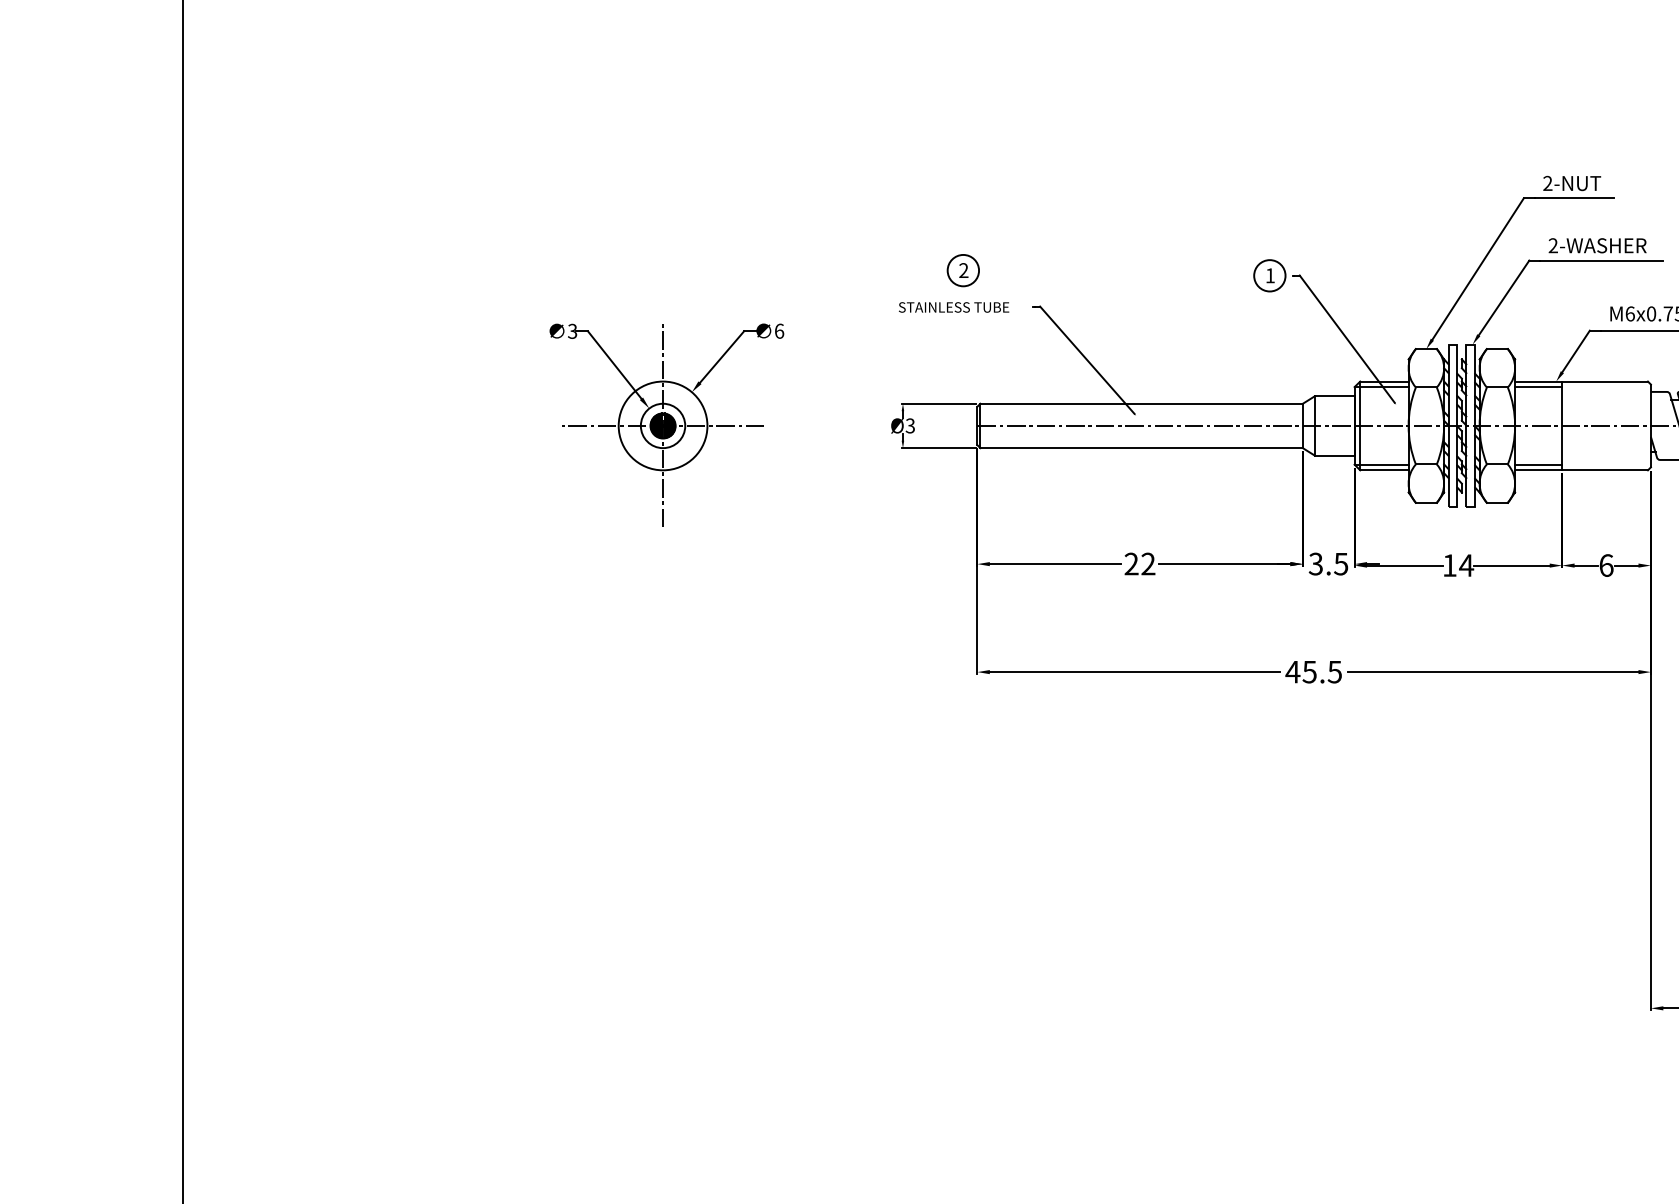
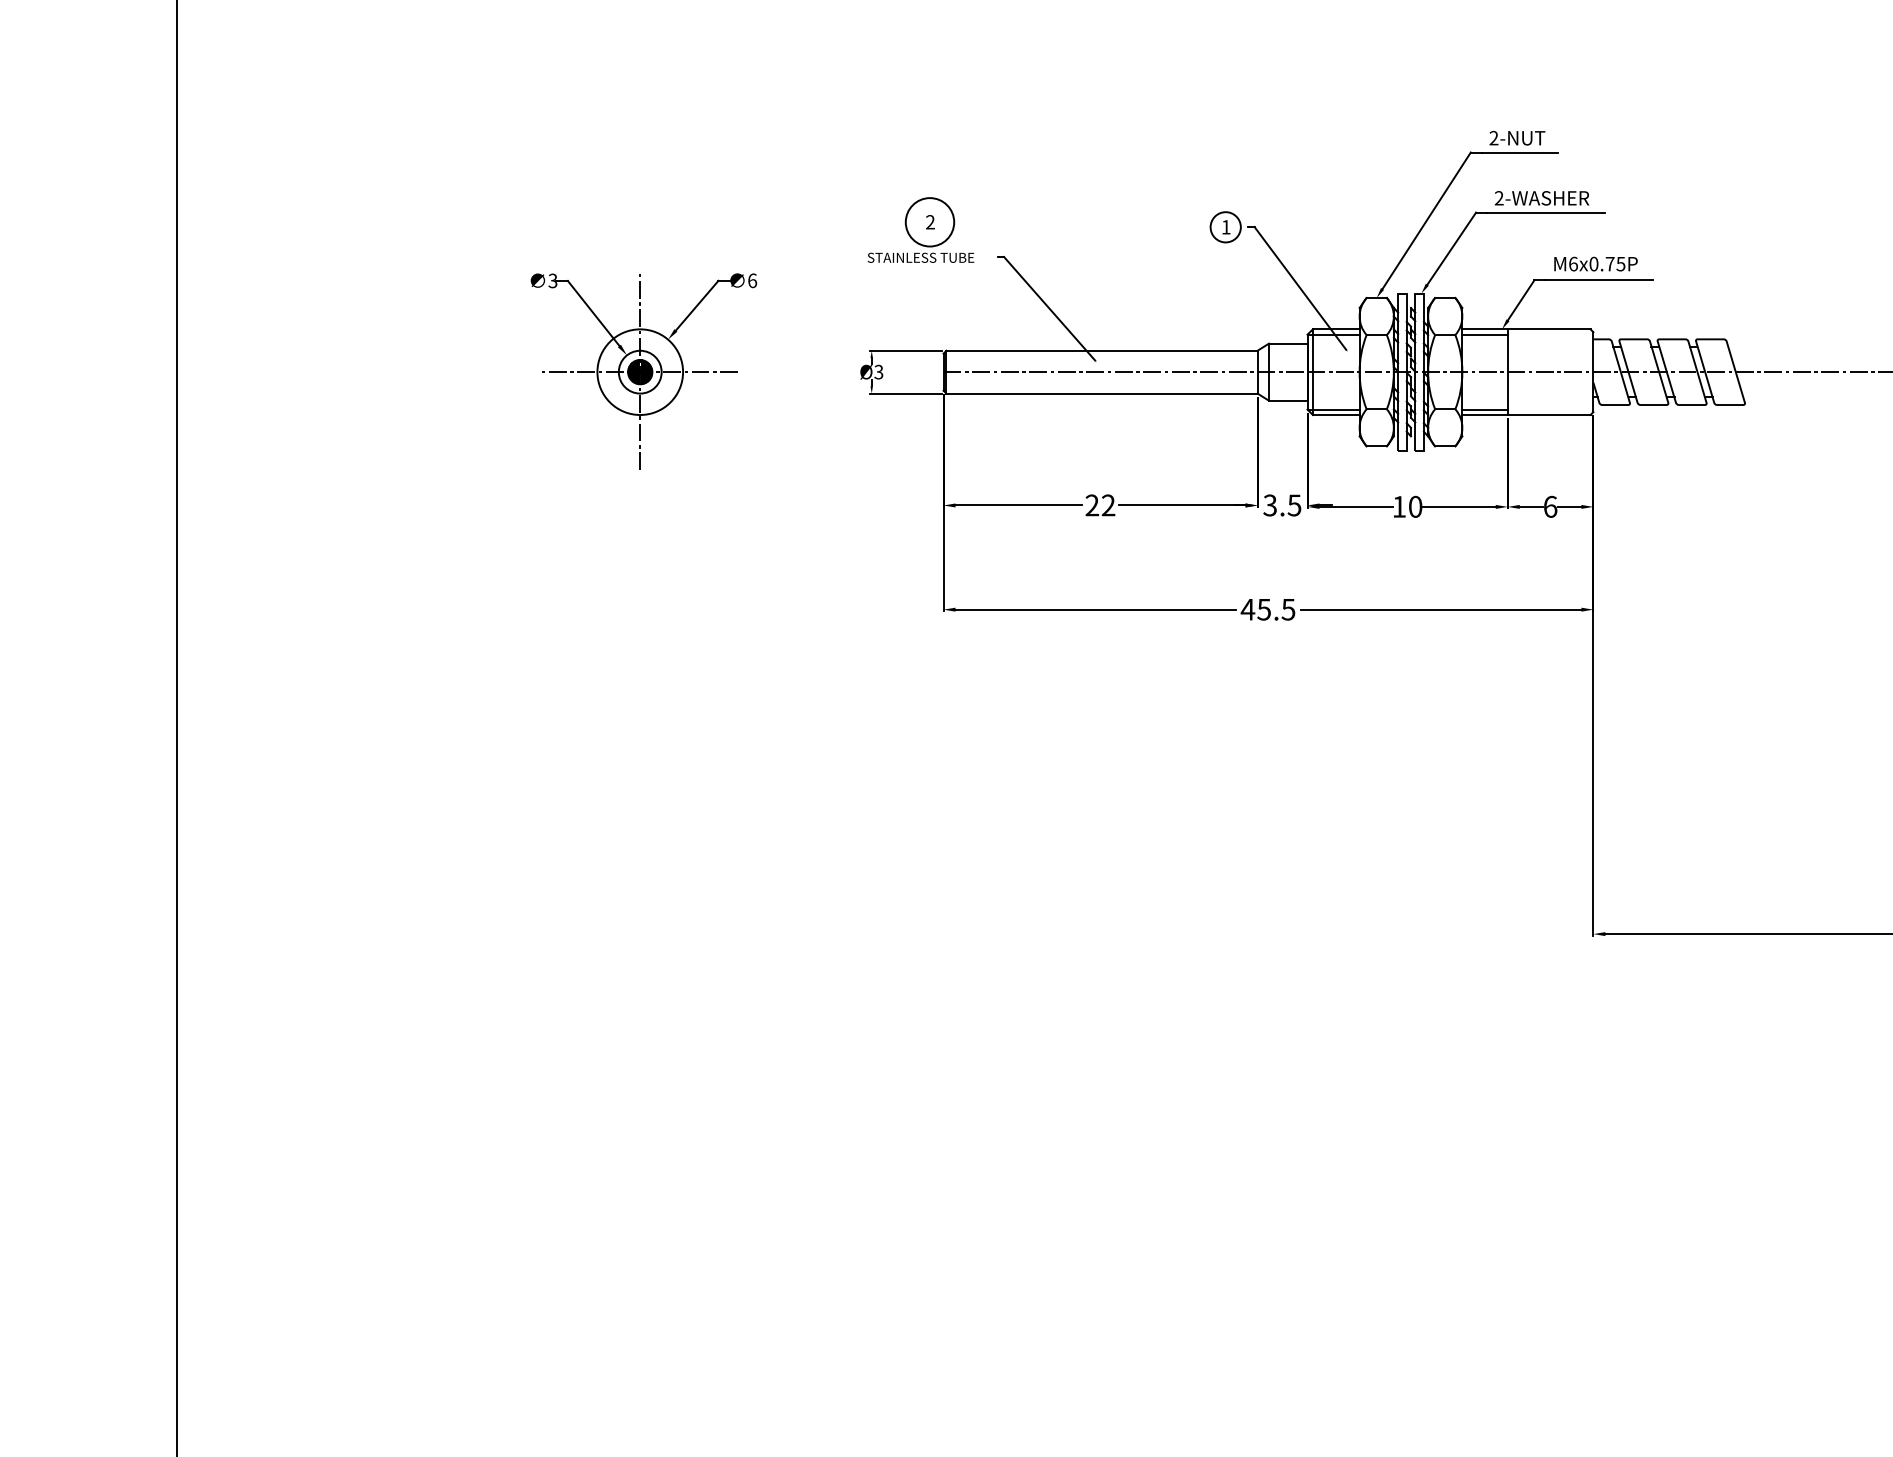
circle: (962, 270) -> (929, 222), size x1.6
text: (1466, 565) -> (1415, 506), 14 -> 10

